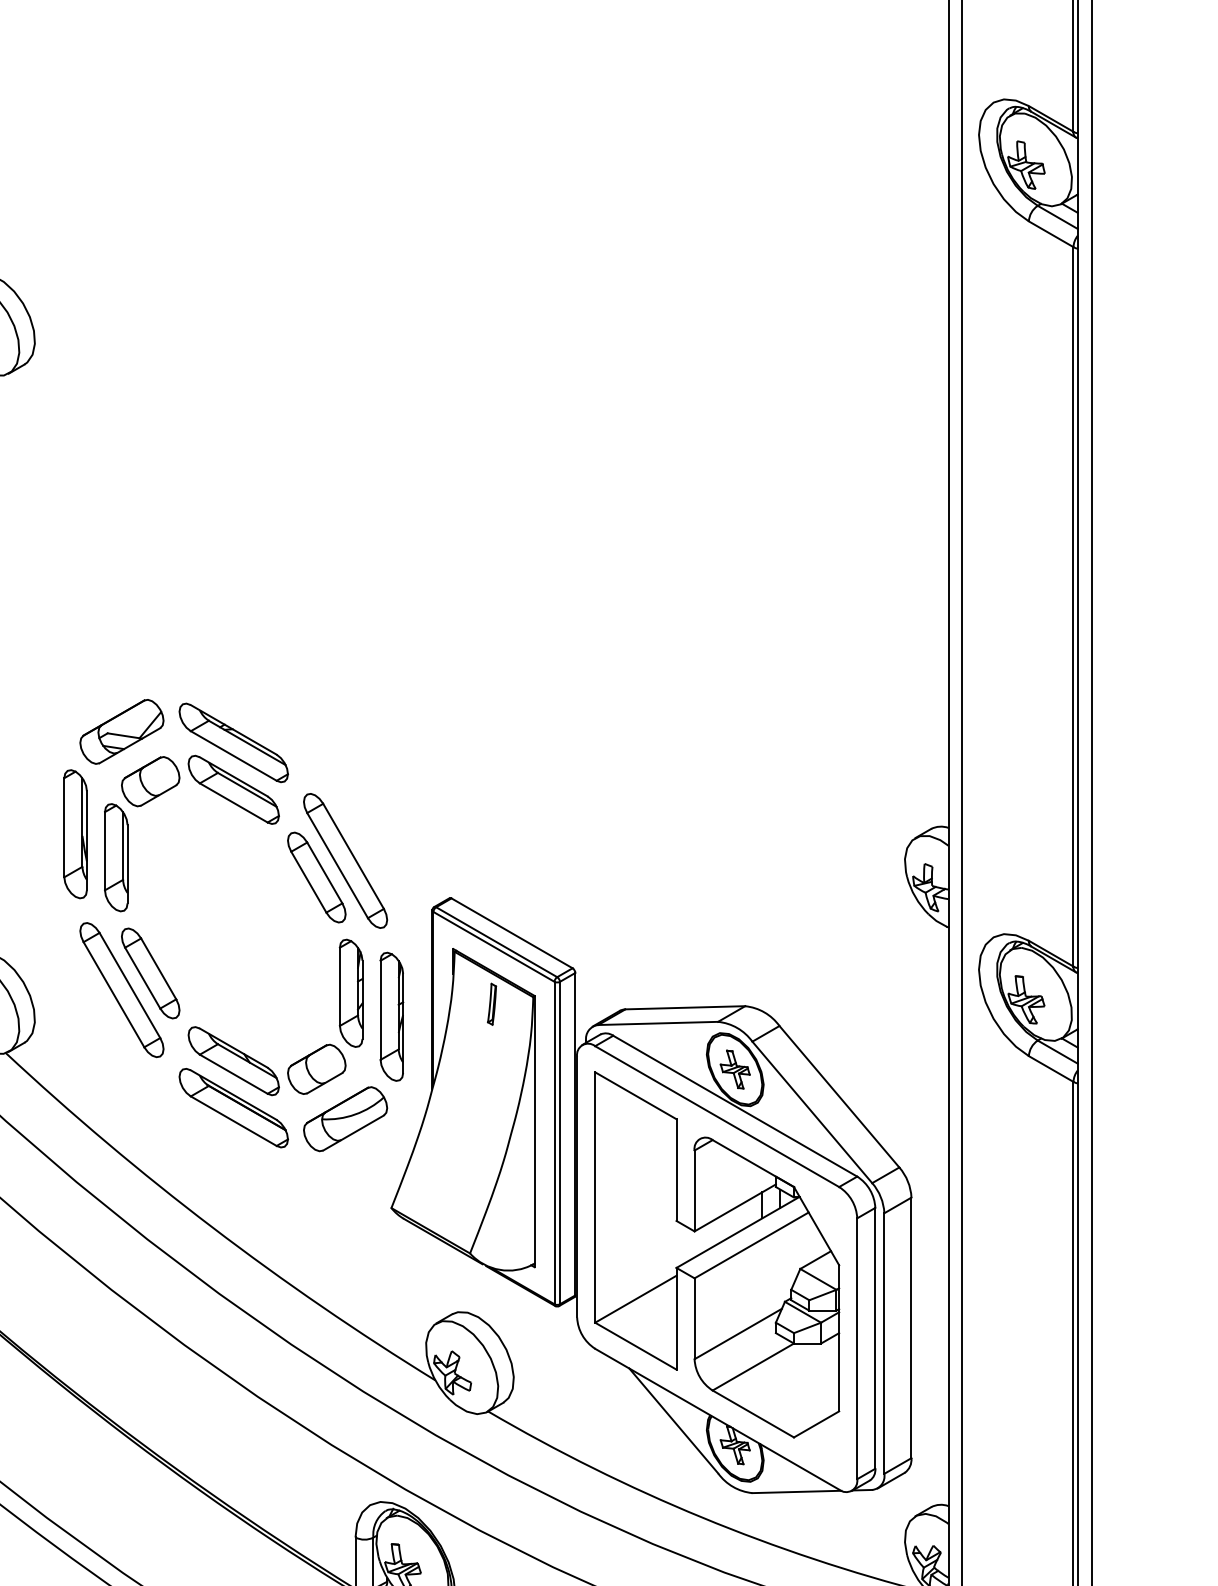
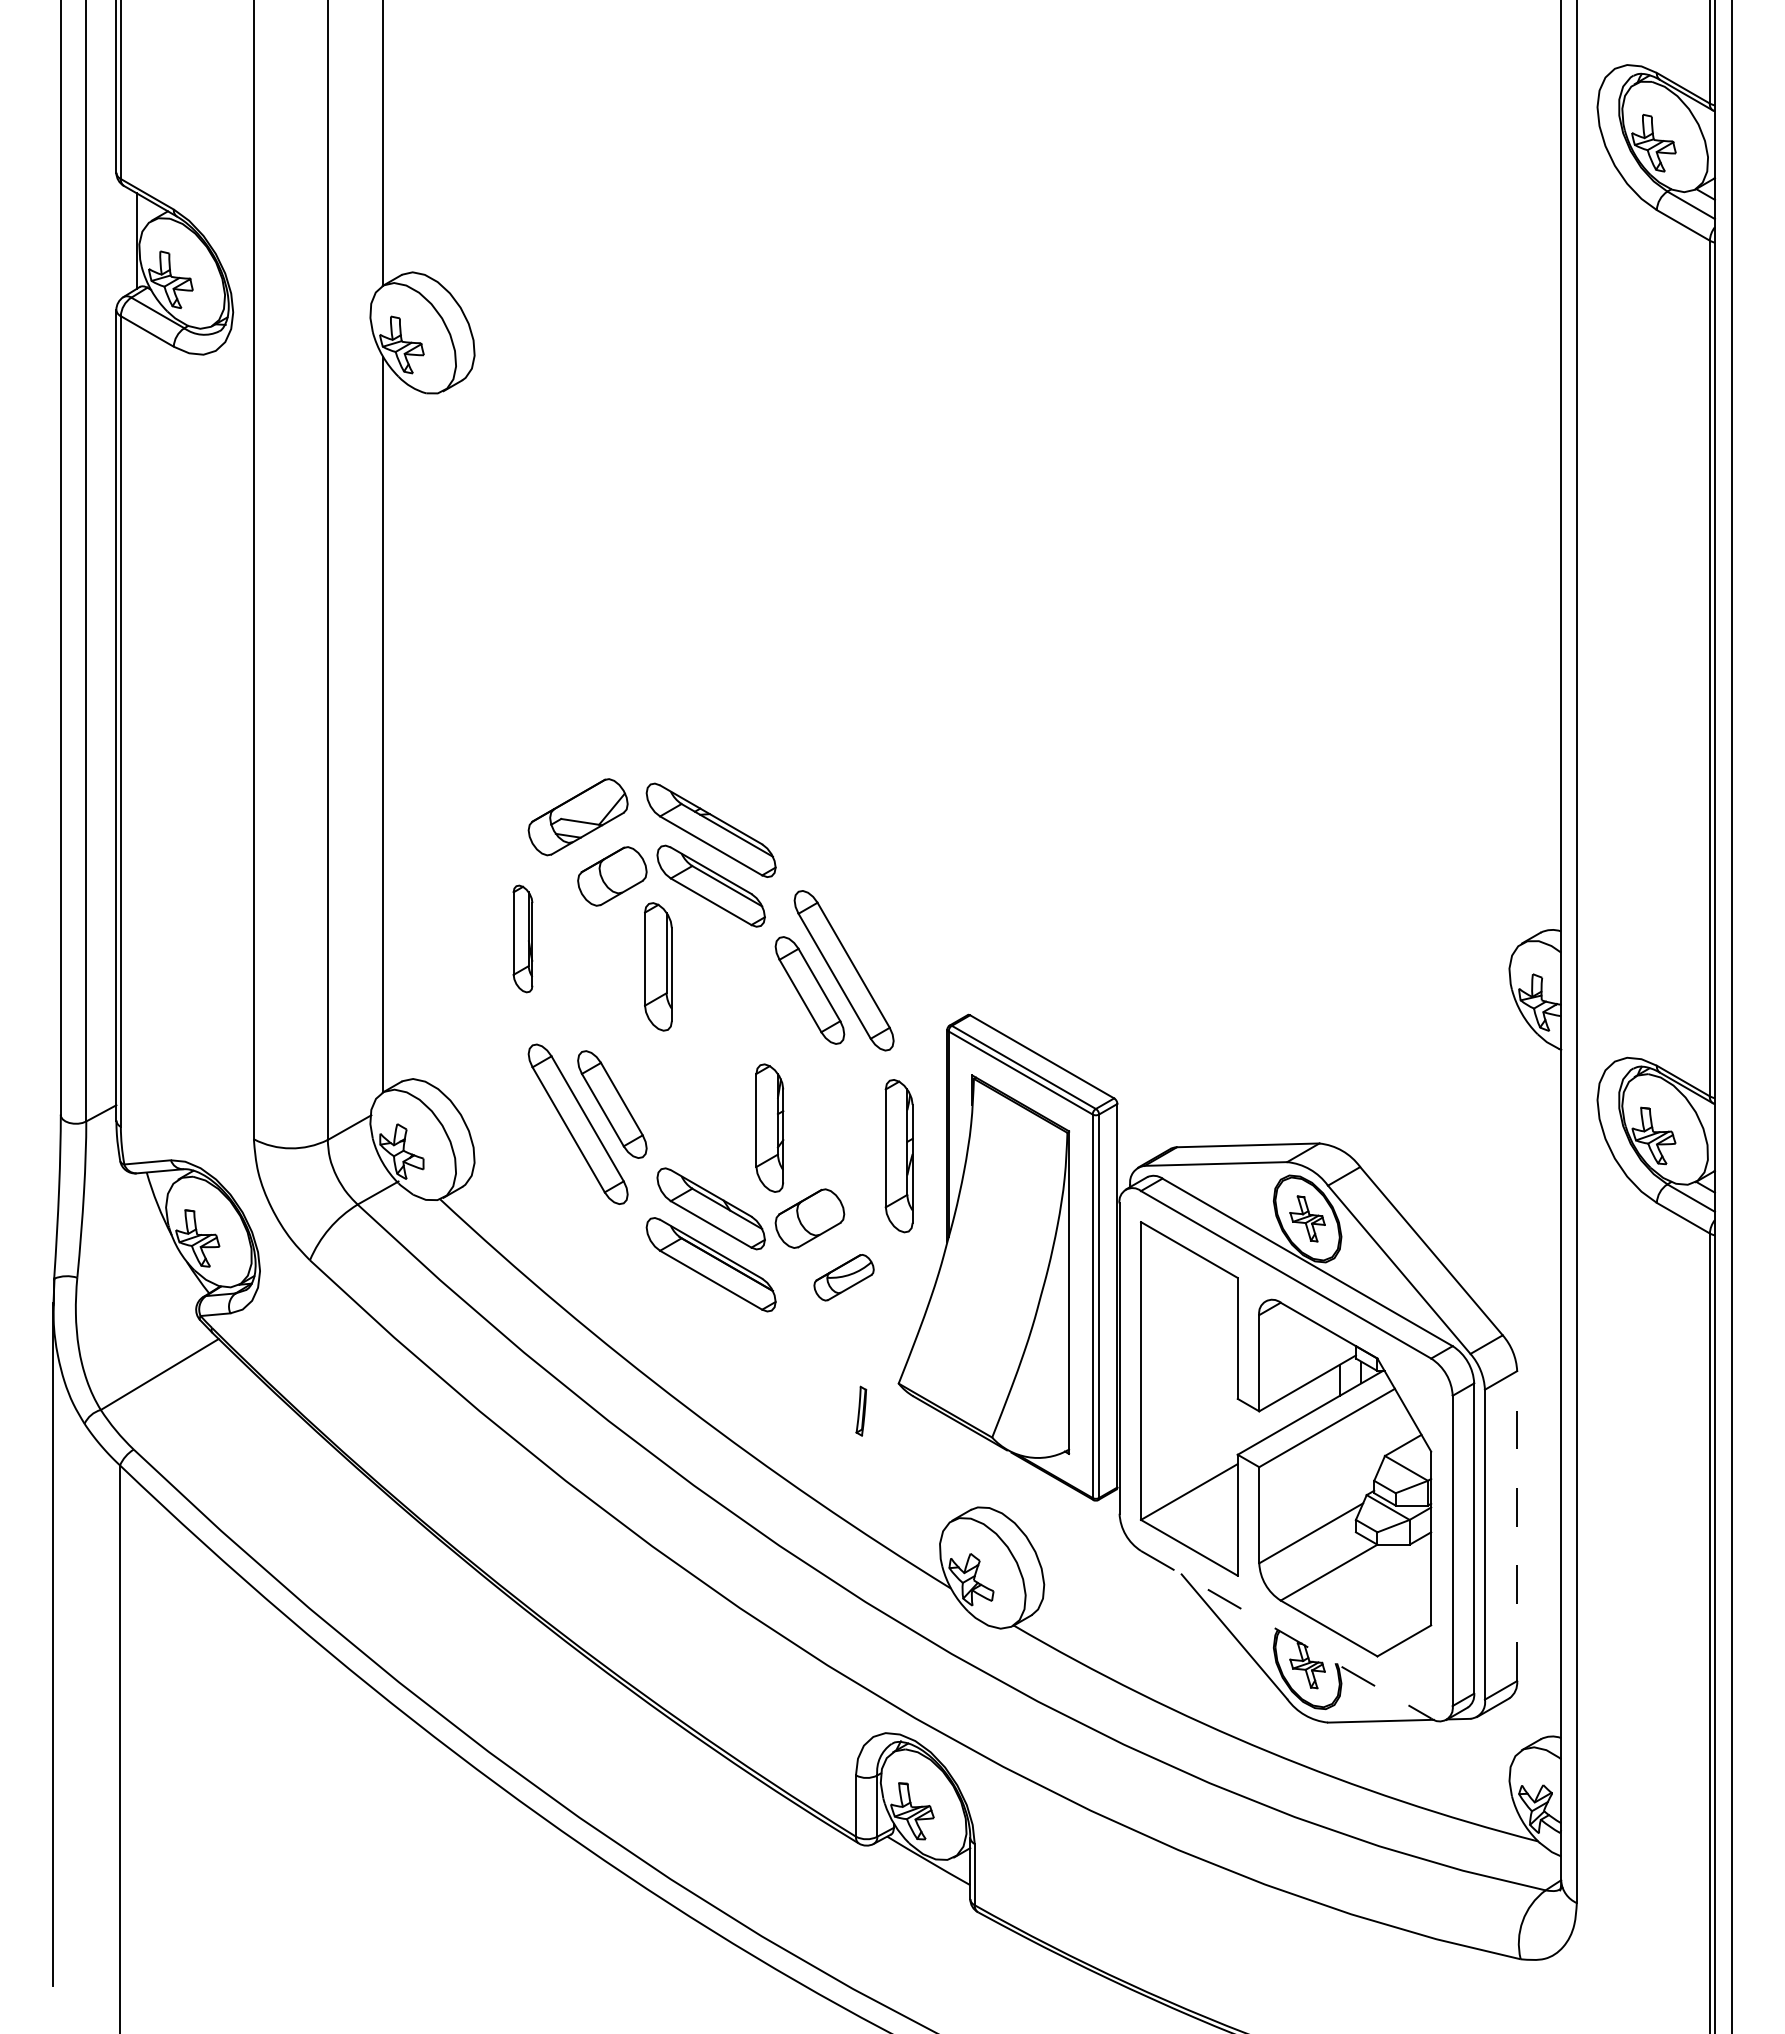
part: (75, 833) -> (522, 938), size x0.7
part: (116, 857) -> (658, 966), moved
part: (350, 992) -> (769, 1127), moved
part: (492, 1003) -> (861, 1410), moved
part: (345, 1118) -> (843, 1277), size x0.6
line: (911, 1328) -> (1517, 1526), solid -> dashed
line: (717, 1419) -> (1286, 1634), solid -> dashed

